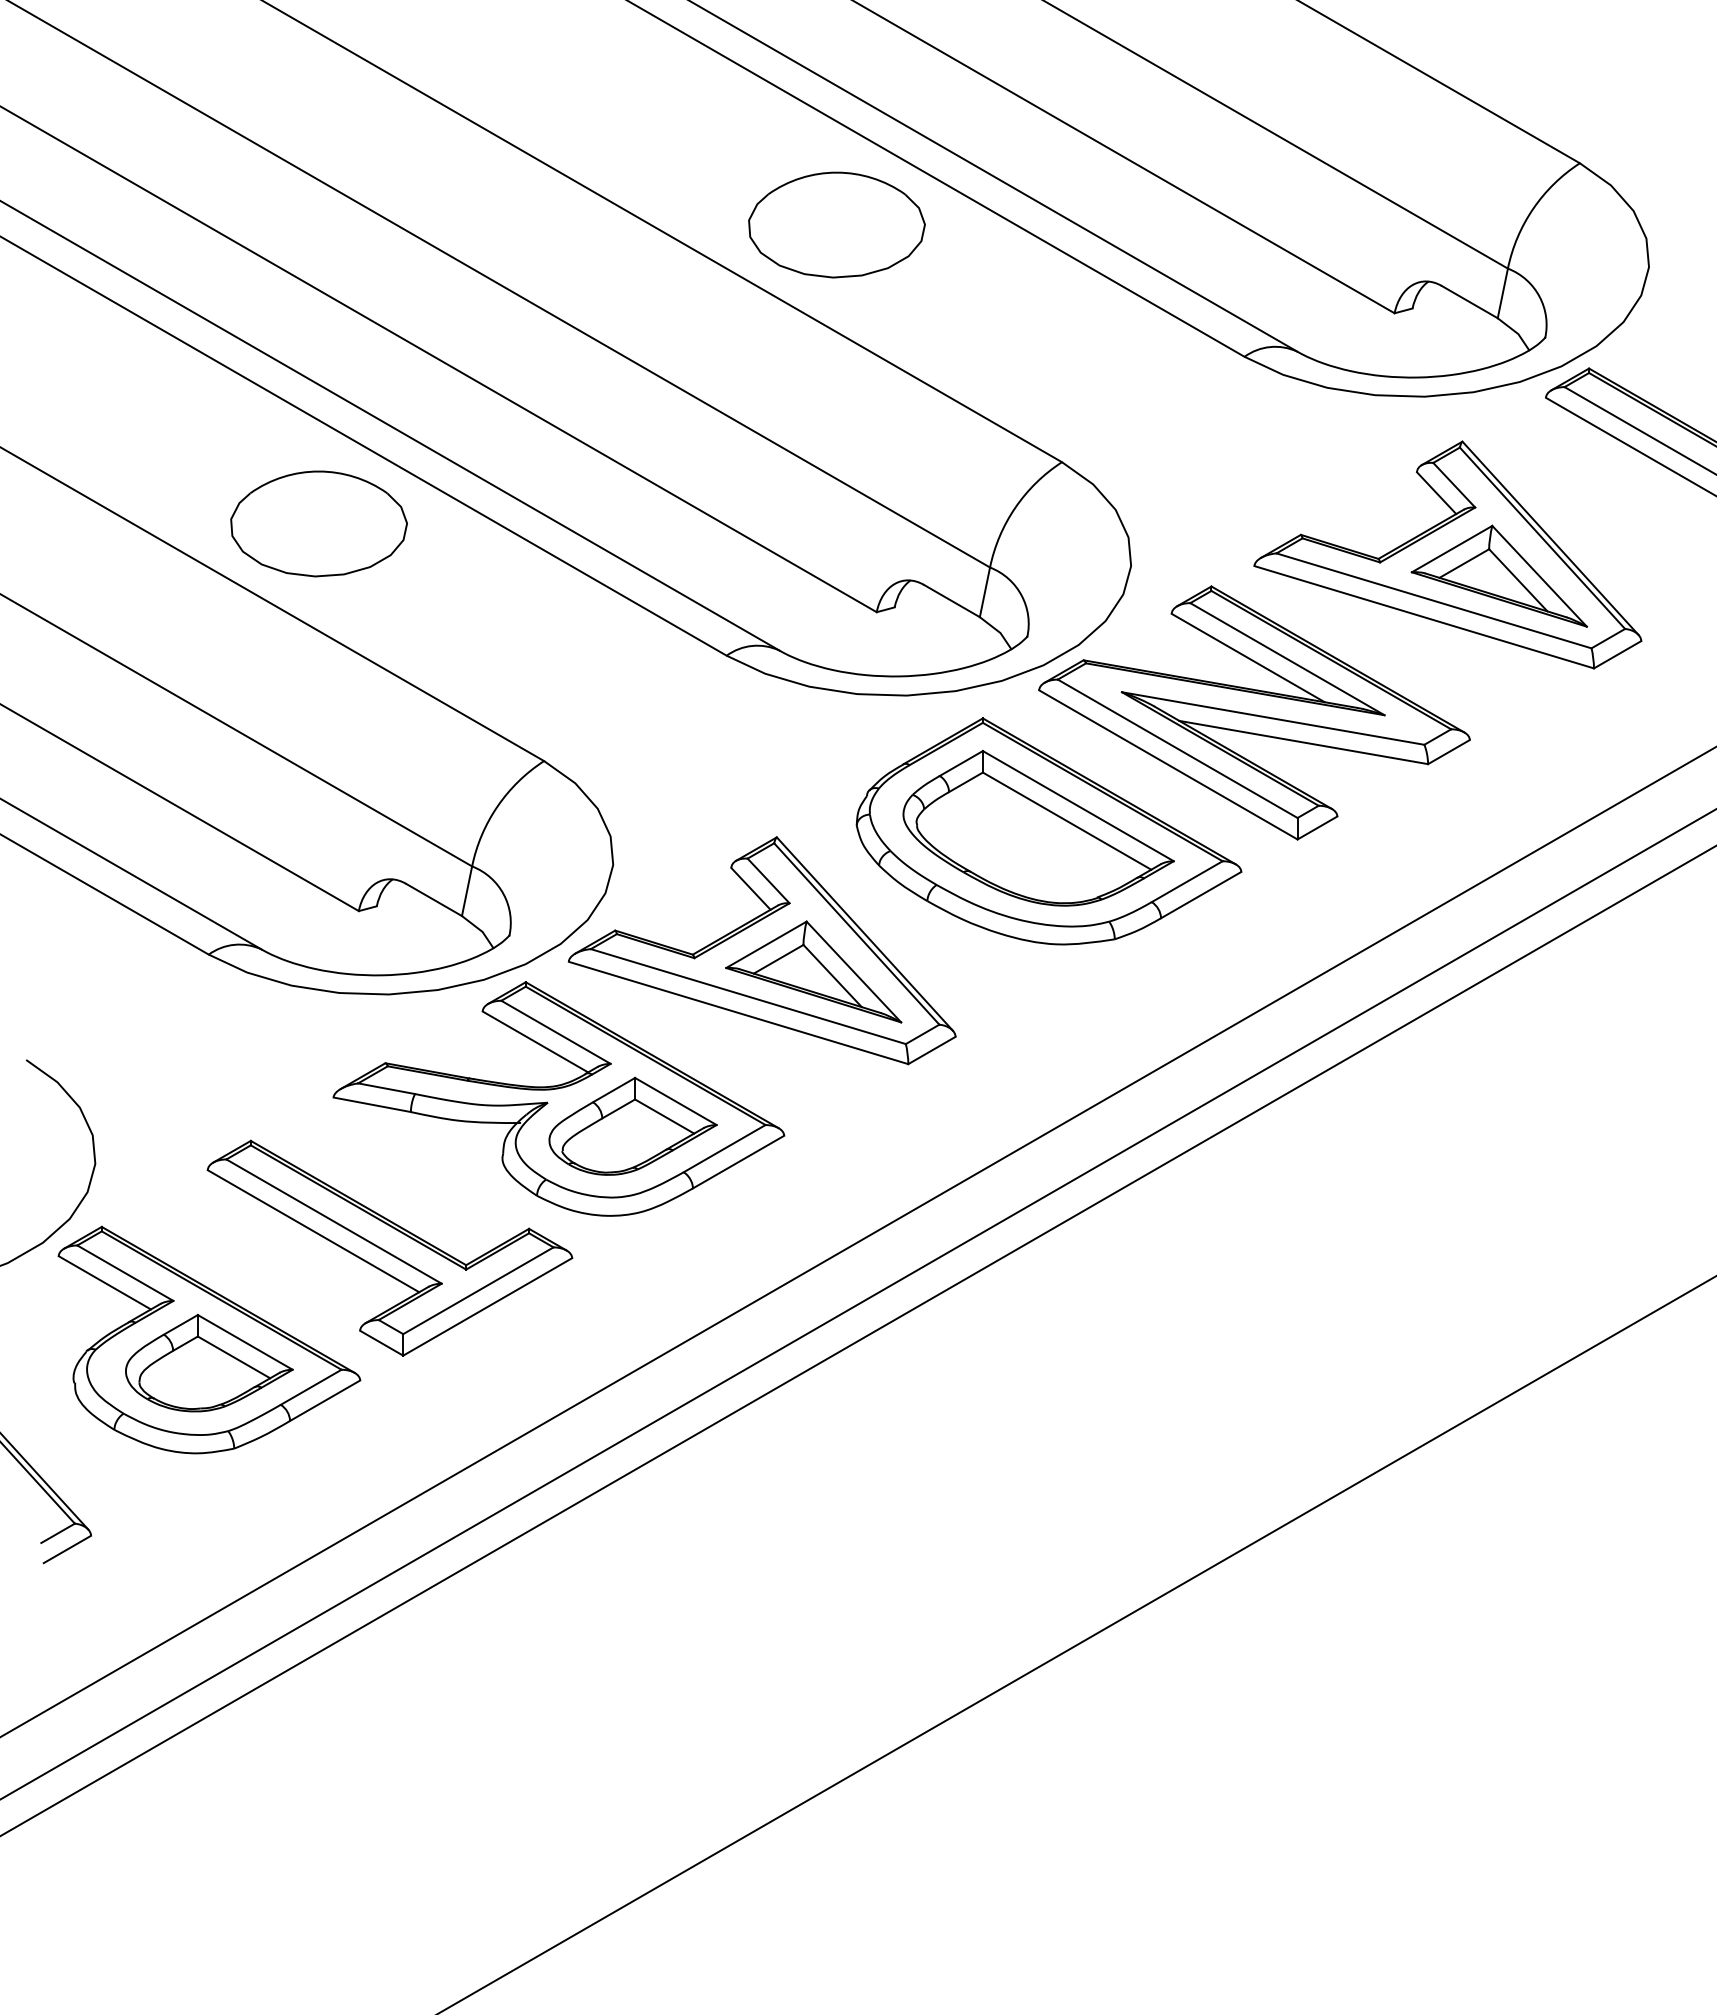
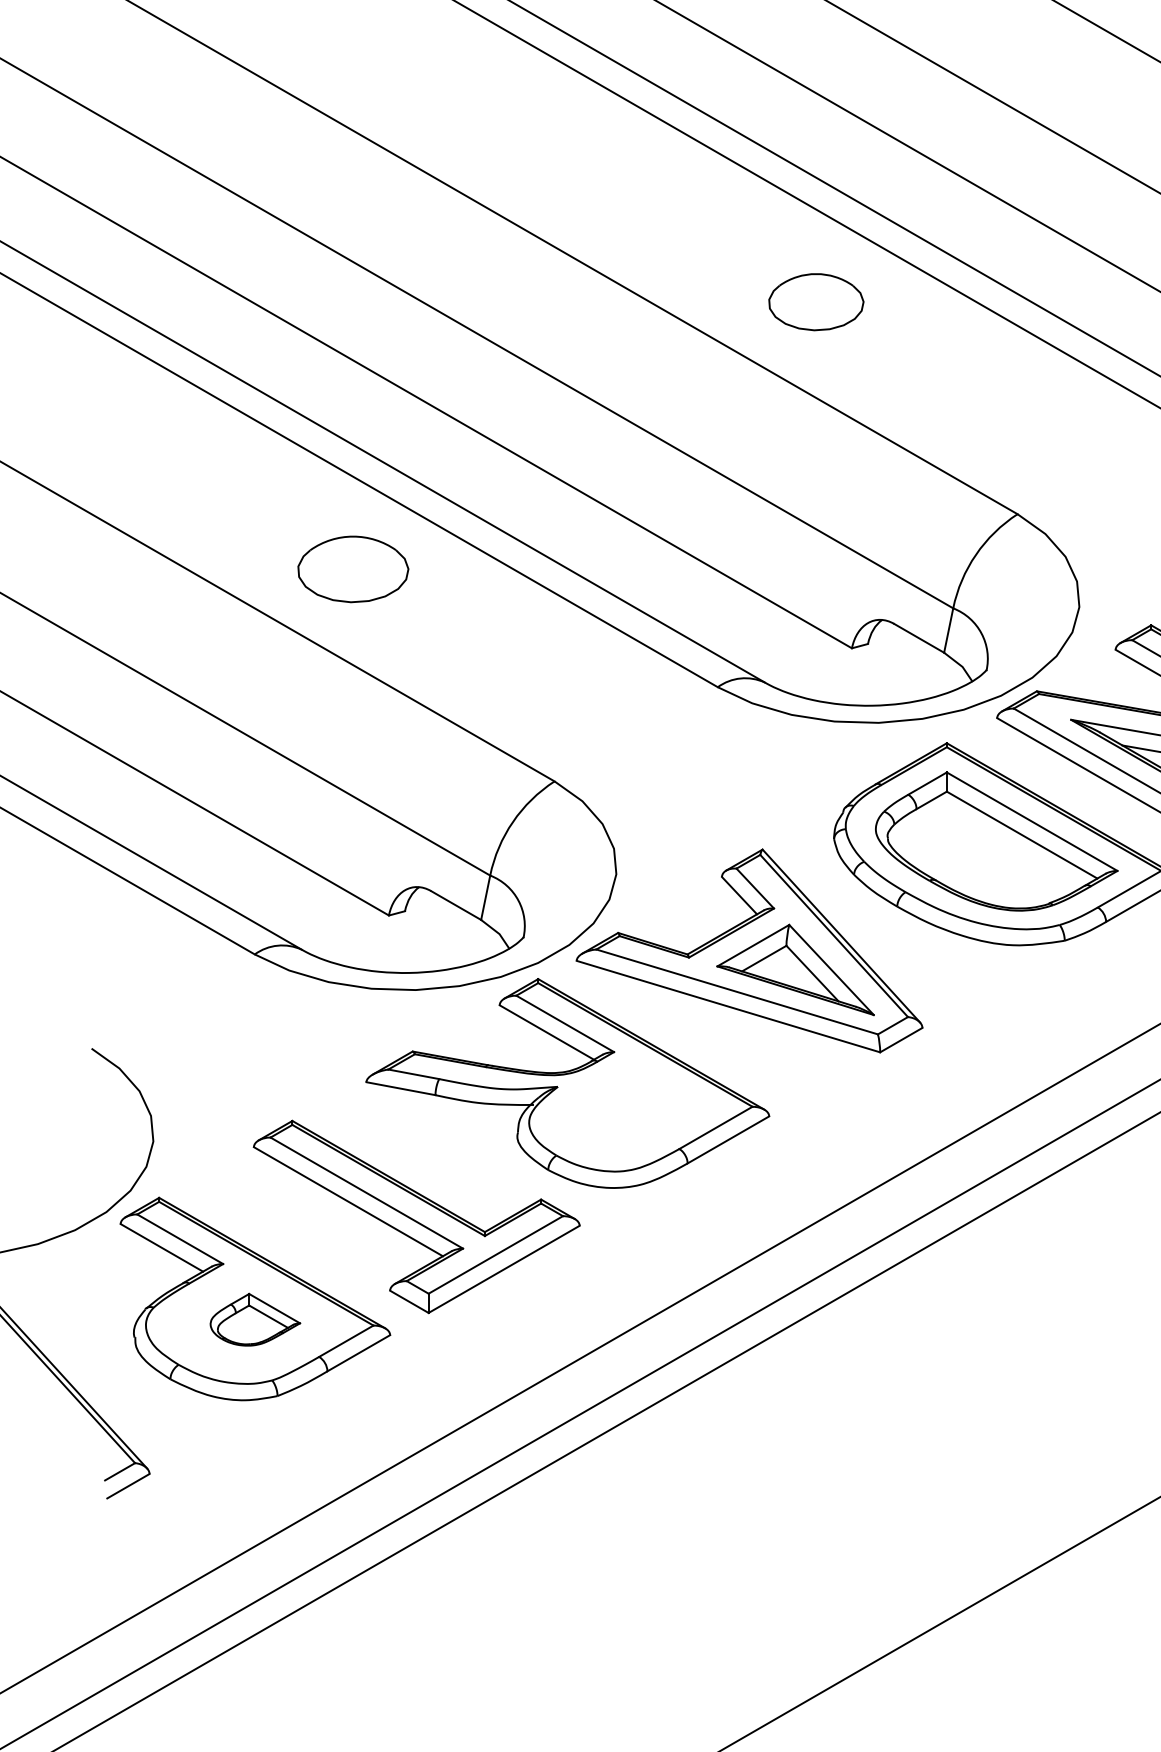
part: (836, 224) -> (815, 301), size x0.6
part: (318, 523) -> (352, 569), size x0.7
part: (632, 1125) -> (633, 1107), removed
part: (209, 1363) -> (255, 1319), size x0.6

